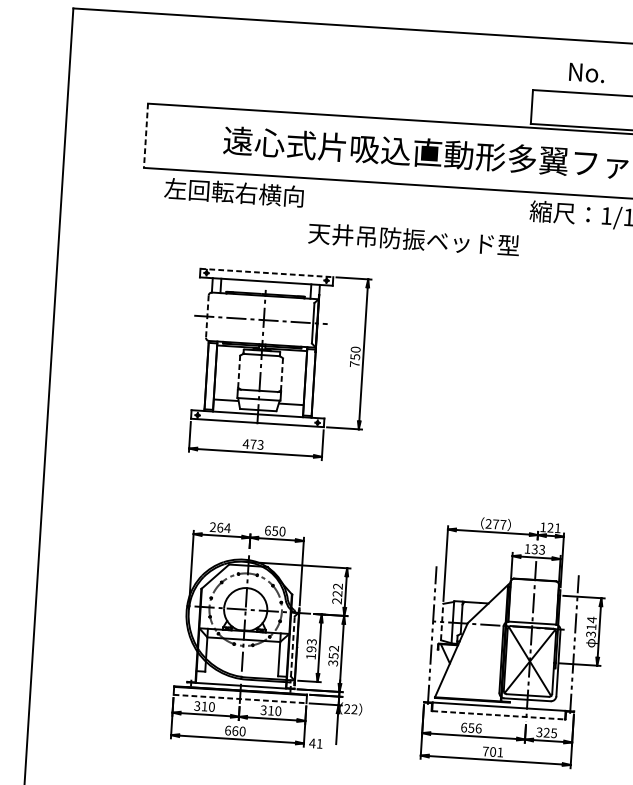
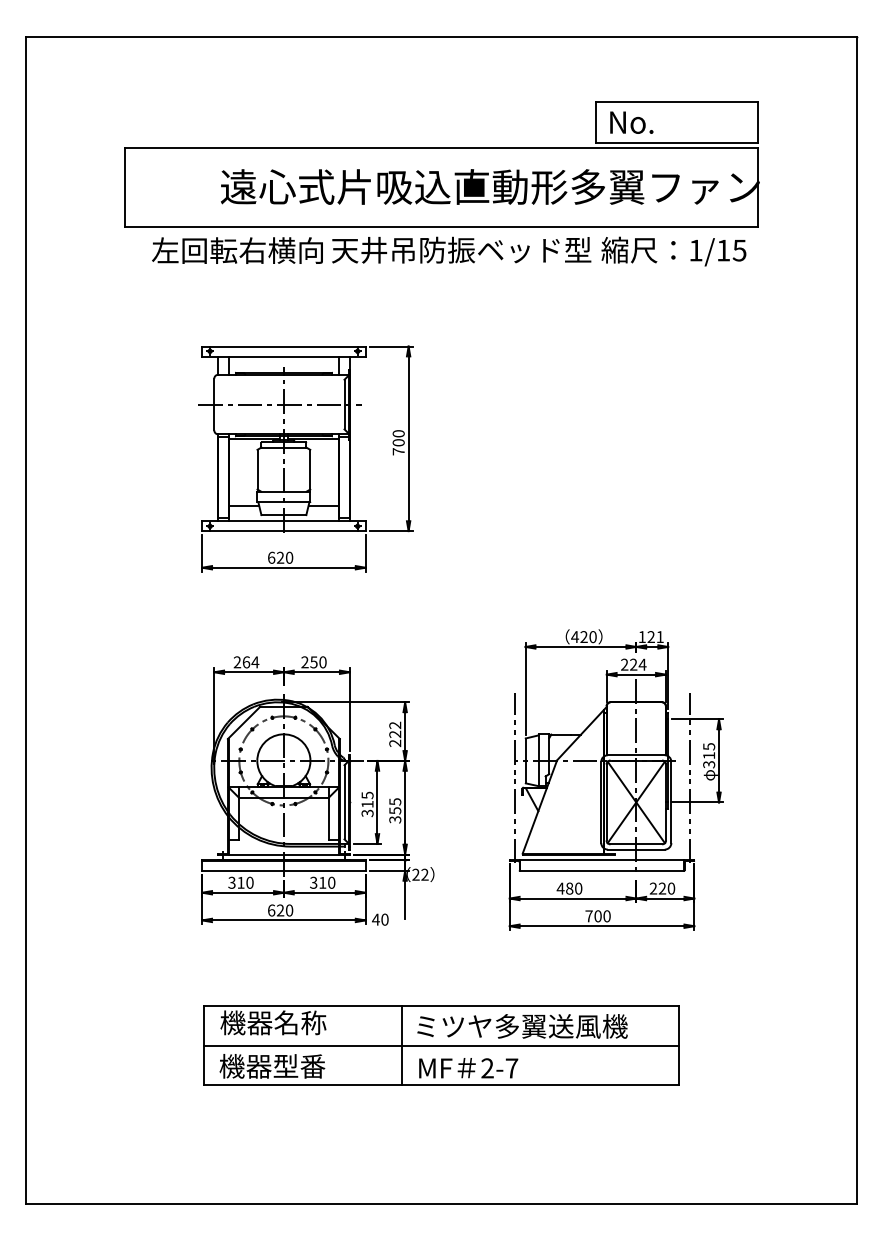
text: (586, 72) -> (631, 122), moved
line: (146, 135) -> (125, 187), dashed -> solid
text: (413, 238) -> (461, 249), moved
line: (266, 272) -> (283, 346), dashed -> solid
line: (207, 316) -> (214, 404), dashed -> solid
text: (355, 356) -> (398, 442), 750 -> 700
line: (239, 371) -> (257, 469), dashed -> solid
line: (282, 374) -> (310, 469), dashed -> solid
text: (253, 444) -> (280, 557), 473 -> 620
text: (495, 524) -> (583, 637), 277 -> 420
text: (267, 530) -> (304, 662), 650 -> 250
text: (534, 549) -> (633, 664), 133 -> 224
text: (592, 619) -> (709, 746), 314 -> 315
line: (442, 621) -> (525, 760), dashed -> solid
line: (292, 645) -> (344, 801), dashed -> solid
text: (334, 648) -> (395, 801), 352 -> 355
text: (311, 649) -> (367, 804), 193 -> 315
line: (239, 698) -> (283, 870), dashed -> solid
line: (499, 715) -> (602, 870), dashed -> solid
text: (471, 727) -> (569, 888), 656 -> 480
text: (235, 731) -> (280, 910), 660 -> 620
text: (546, 732) -> (662, 888), 325 -> 220
text: (319, 743) -> (384, 919), 41 -> 40
text: (499, 752) -> (606, 916), 701 -> 700

